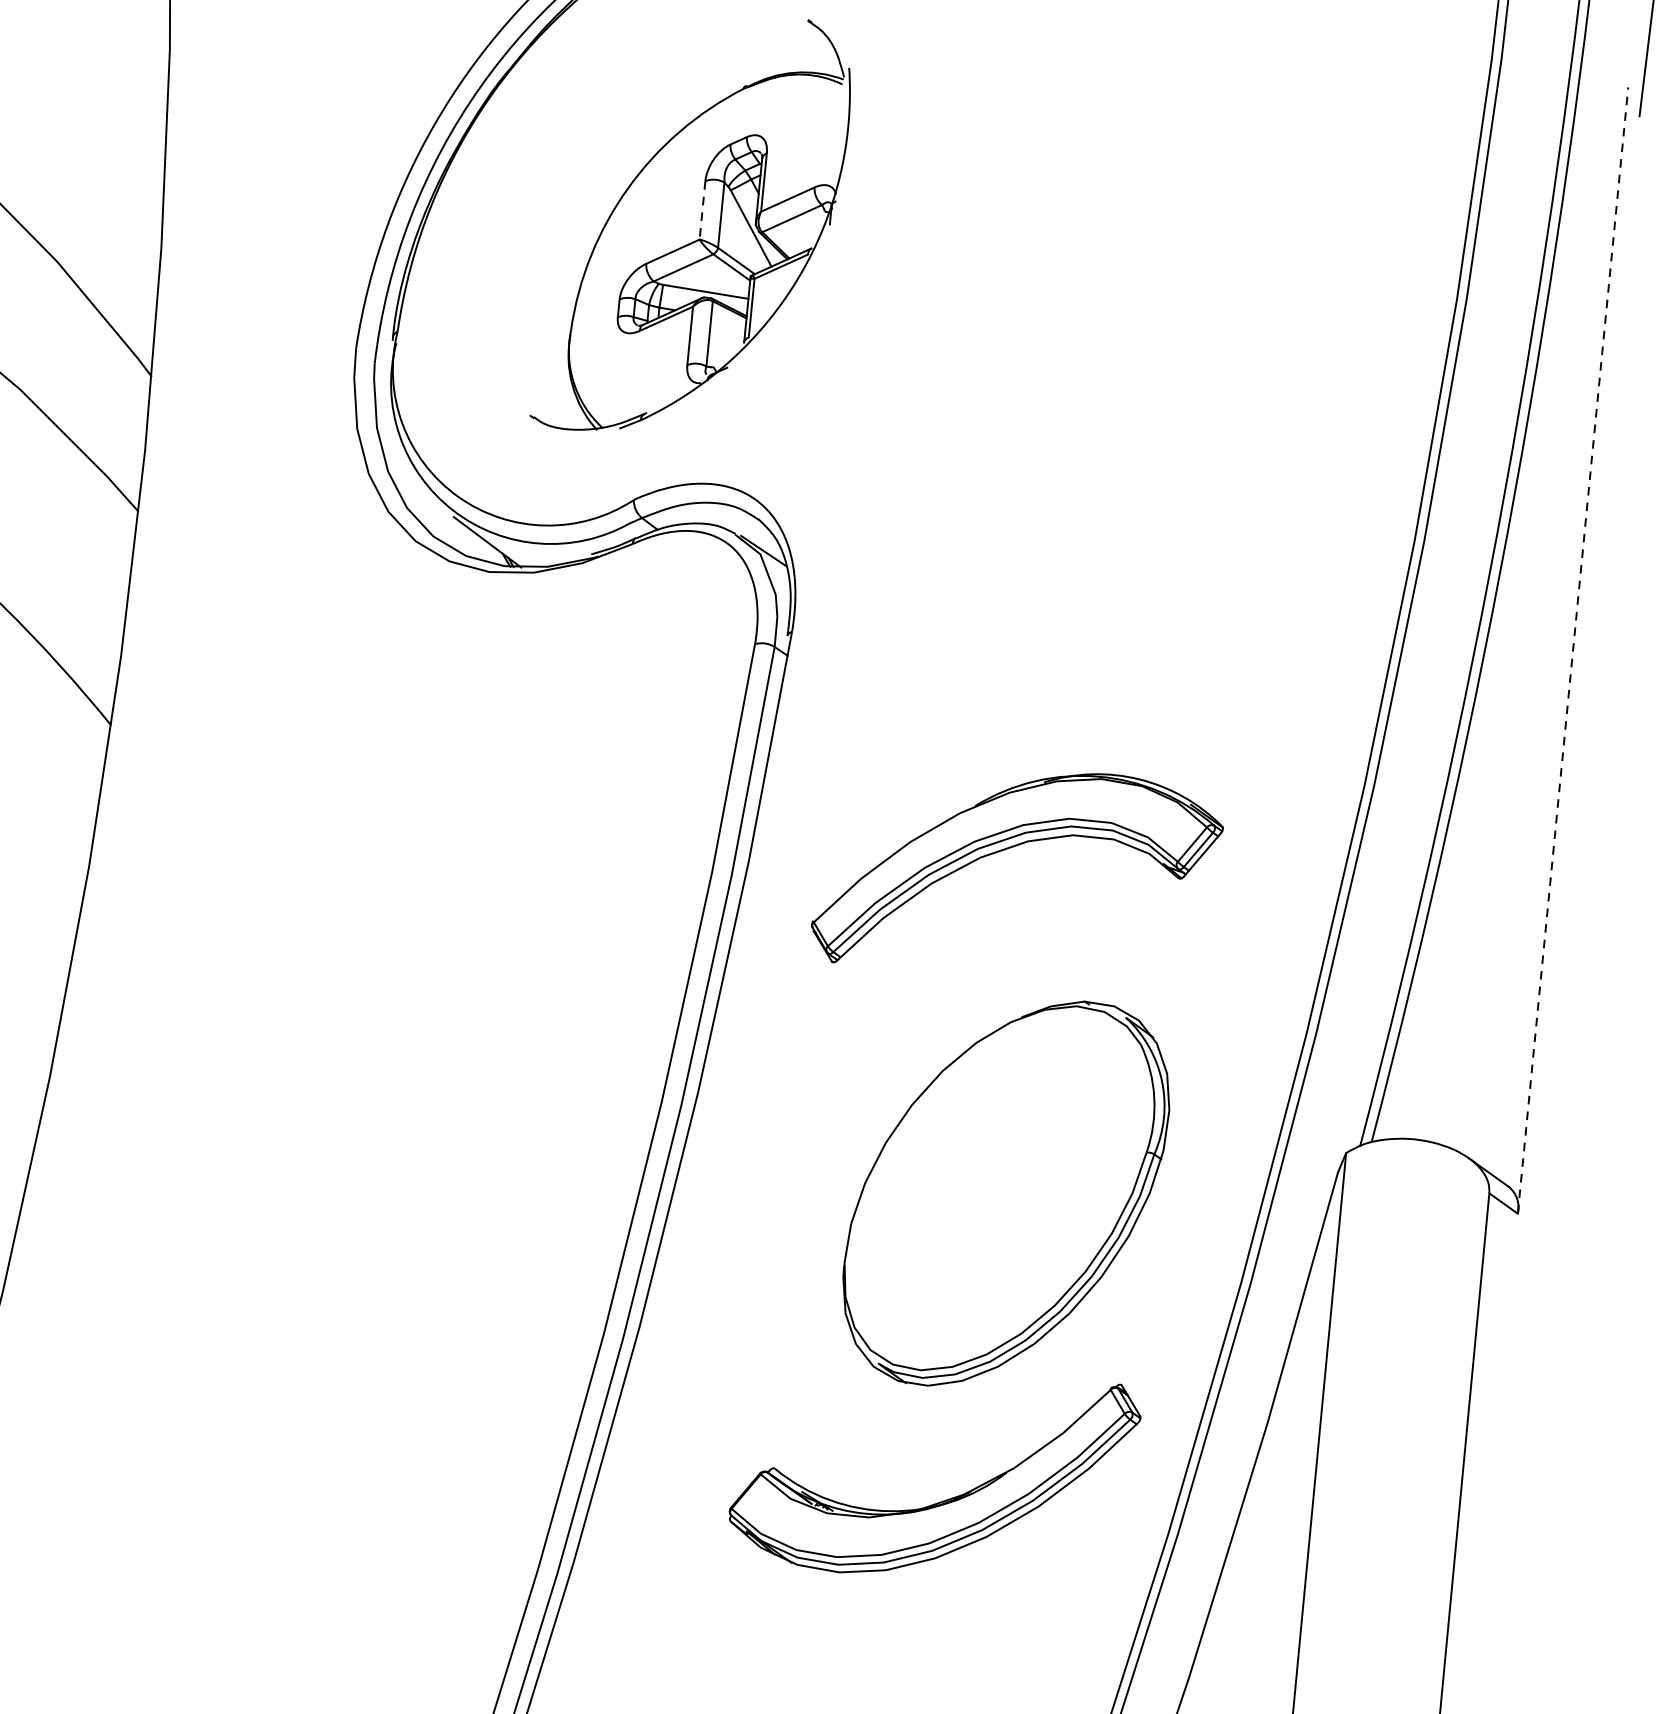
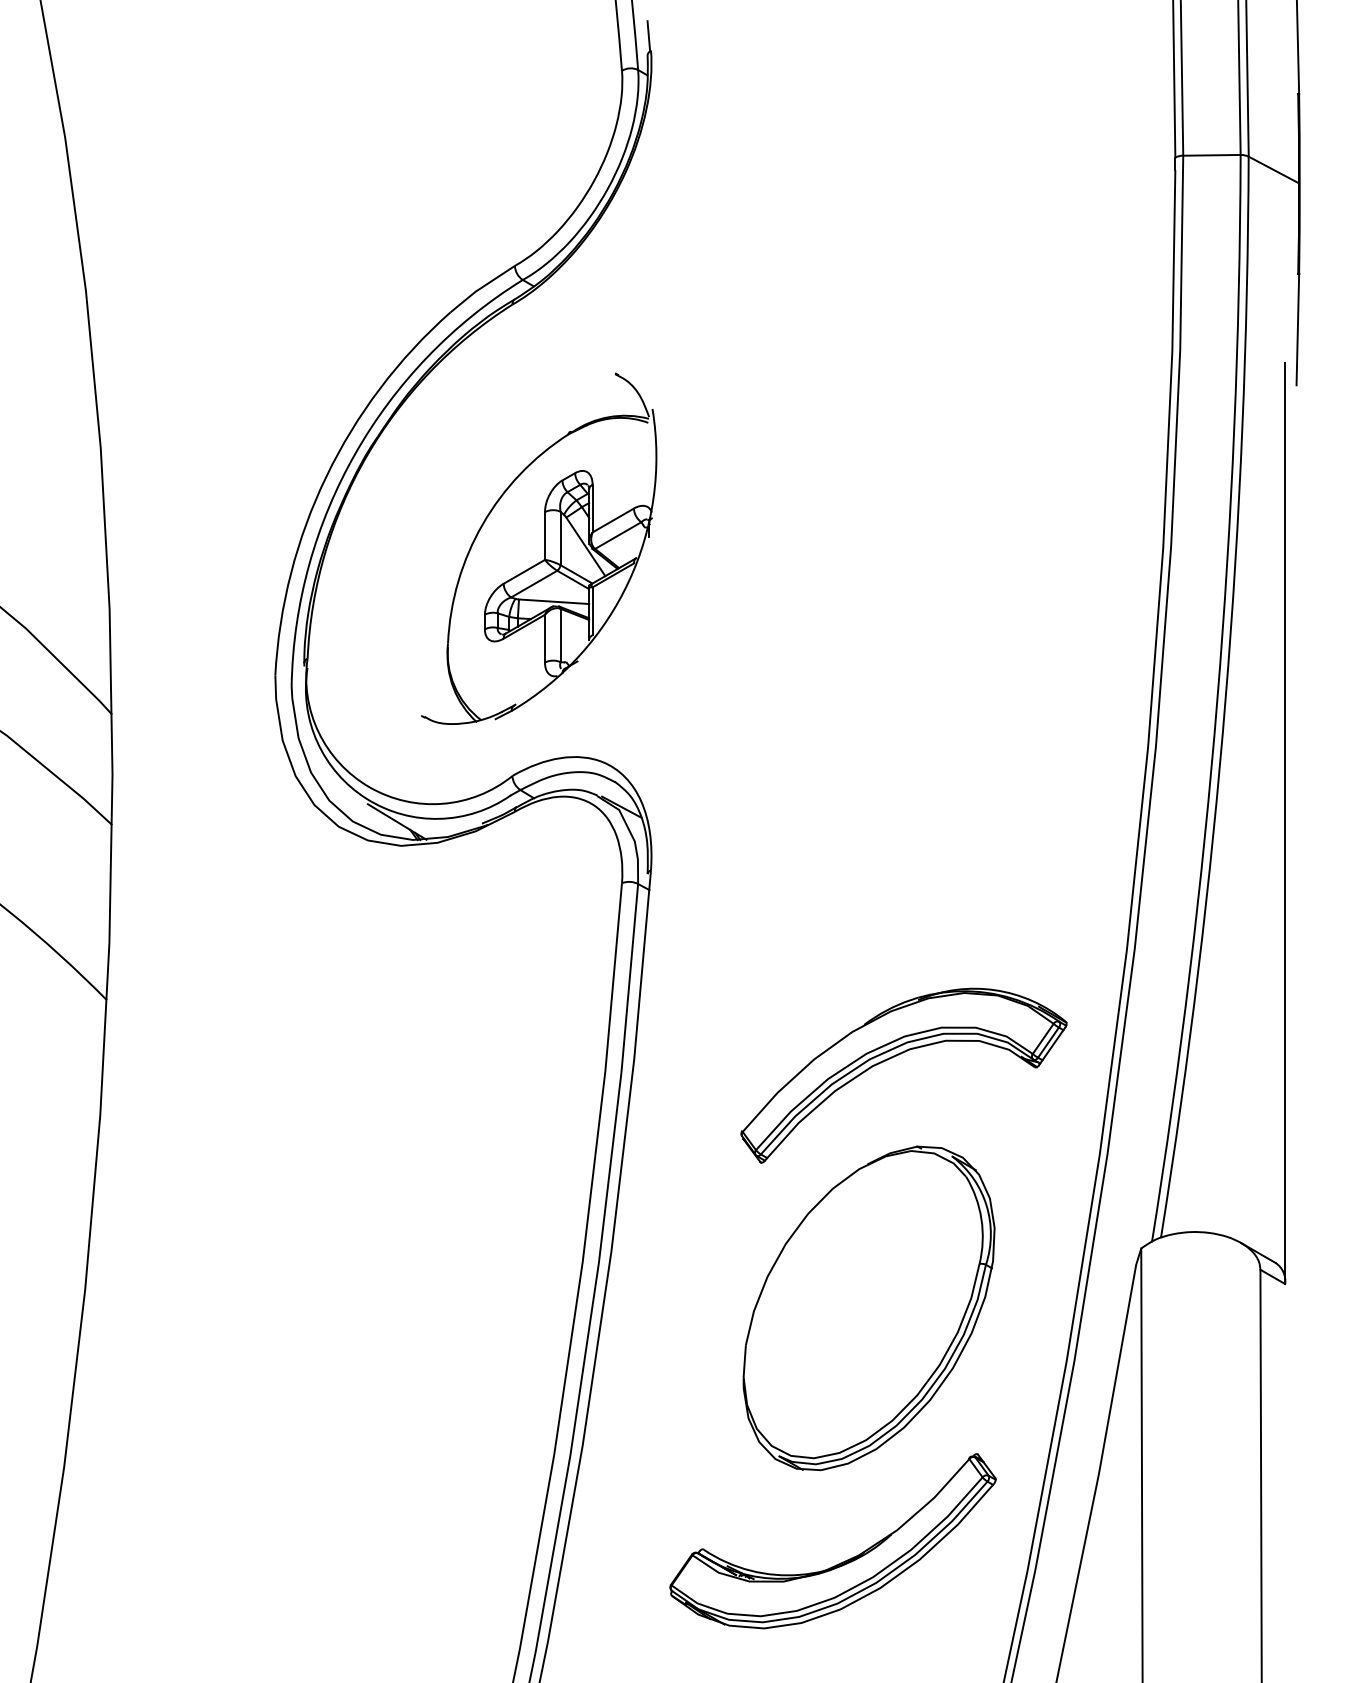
line: (701, 210) -> (544, 536), dashed -> solid
line: (1573, 650) -> (1285, 823), dashed -> solid
part: (1008, 849) -> (894, 1057), moved

